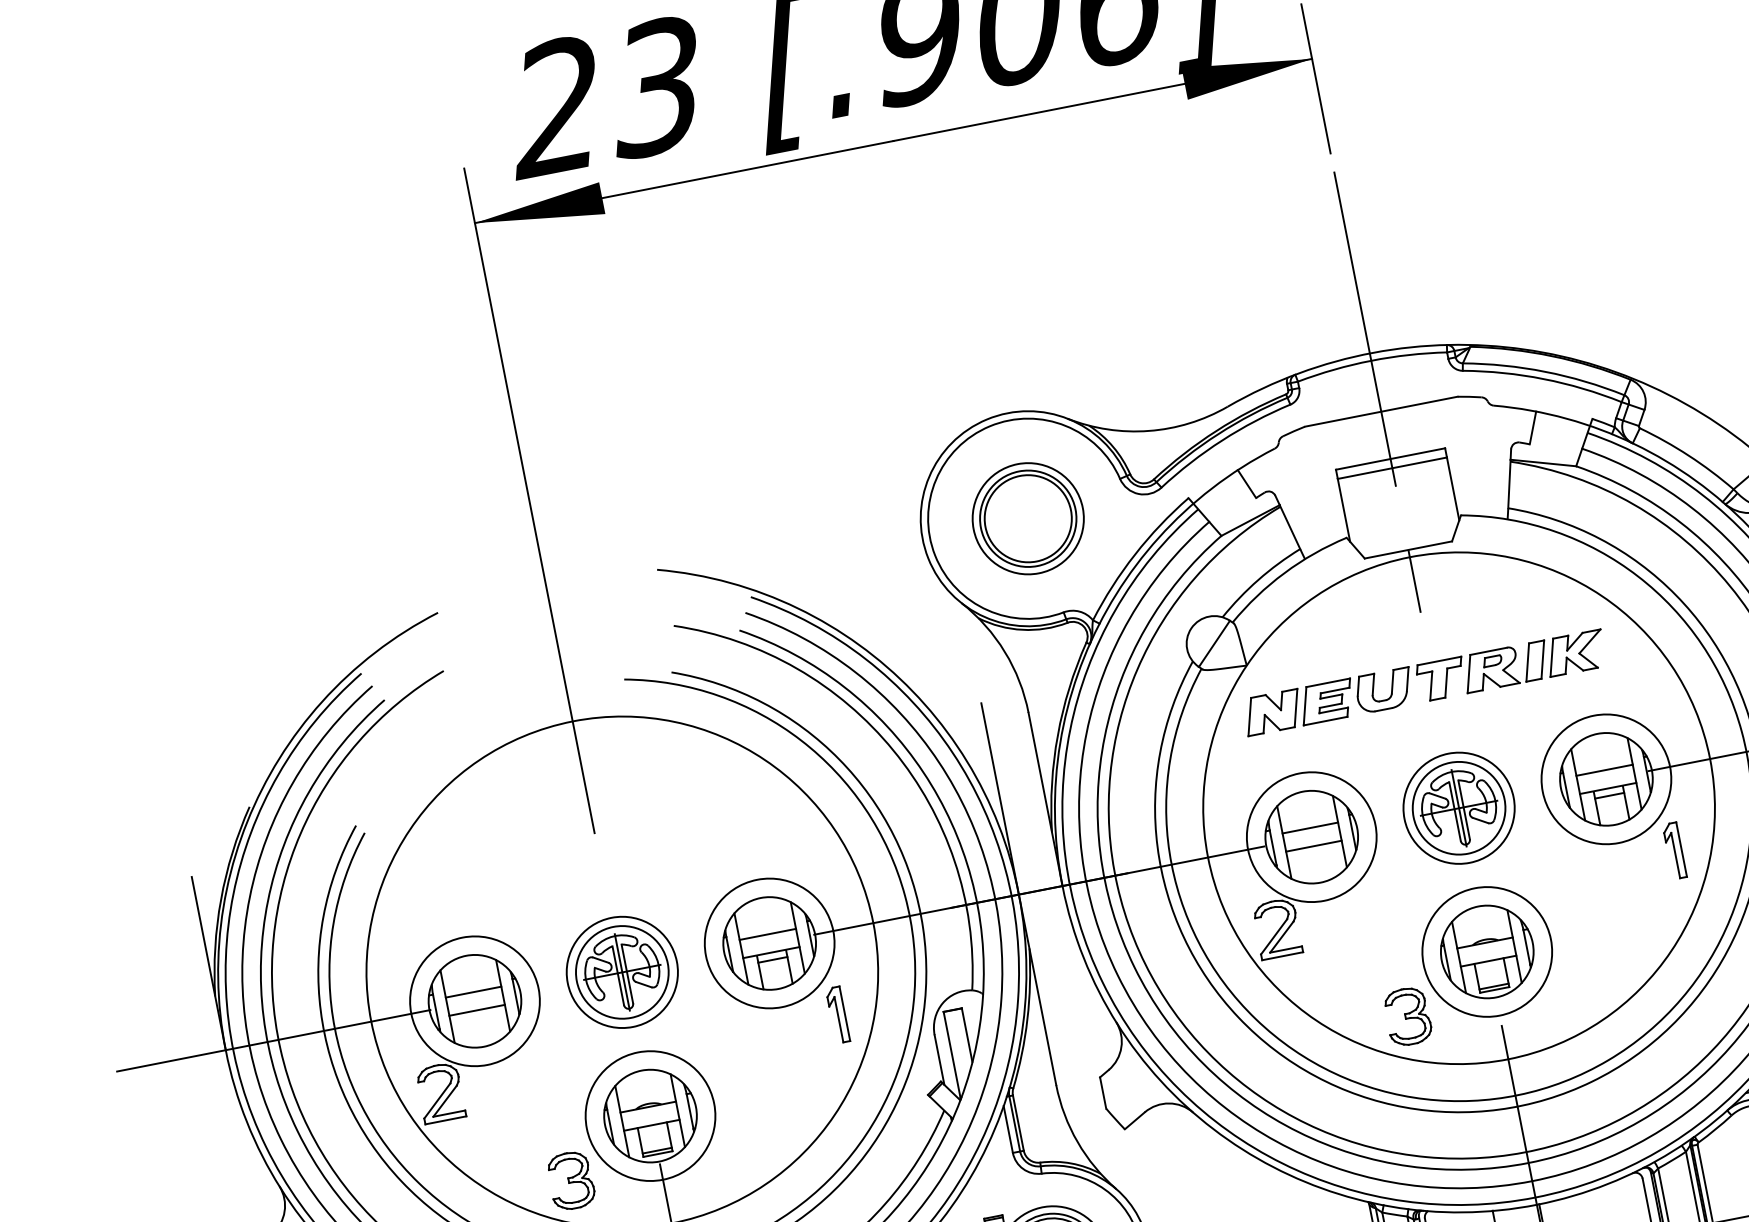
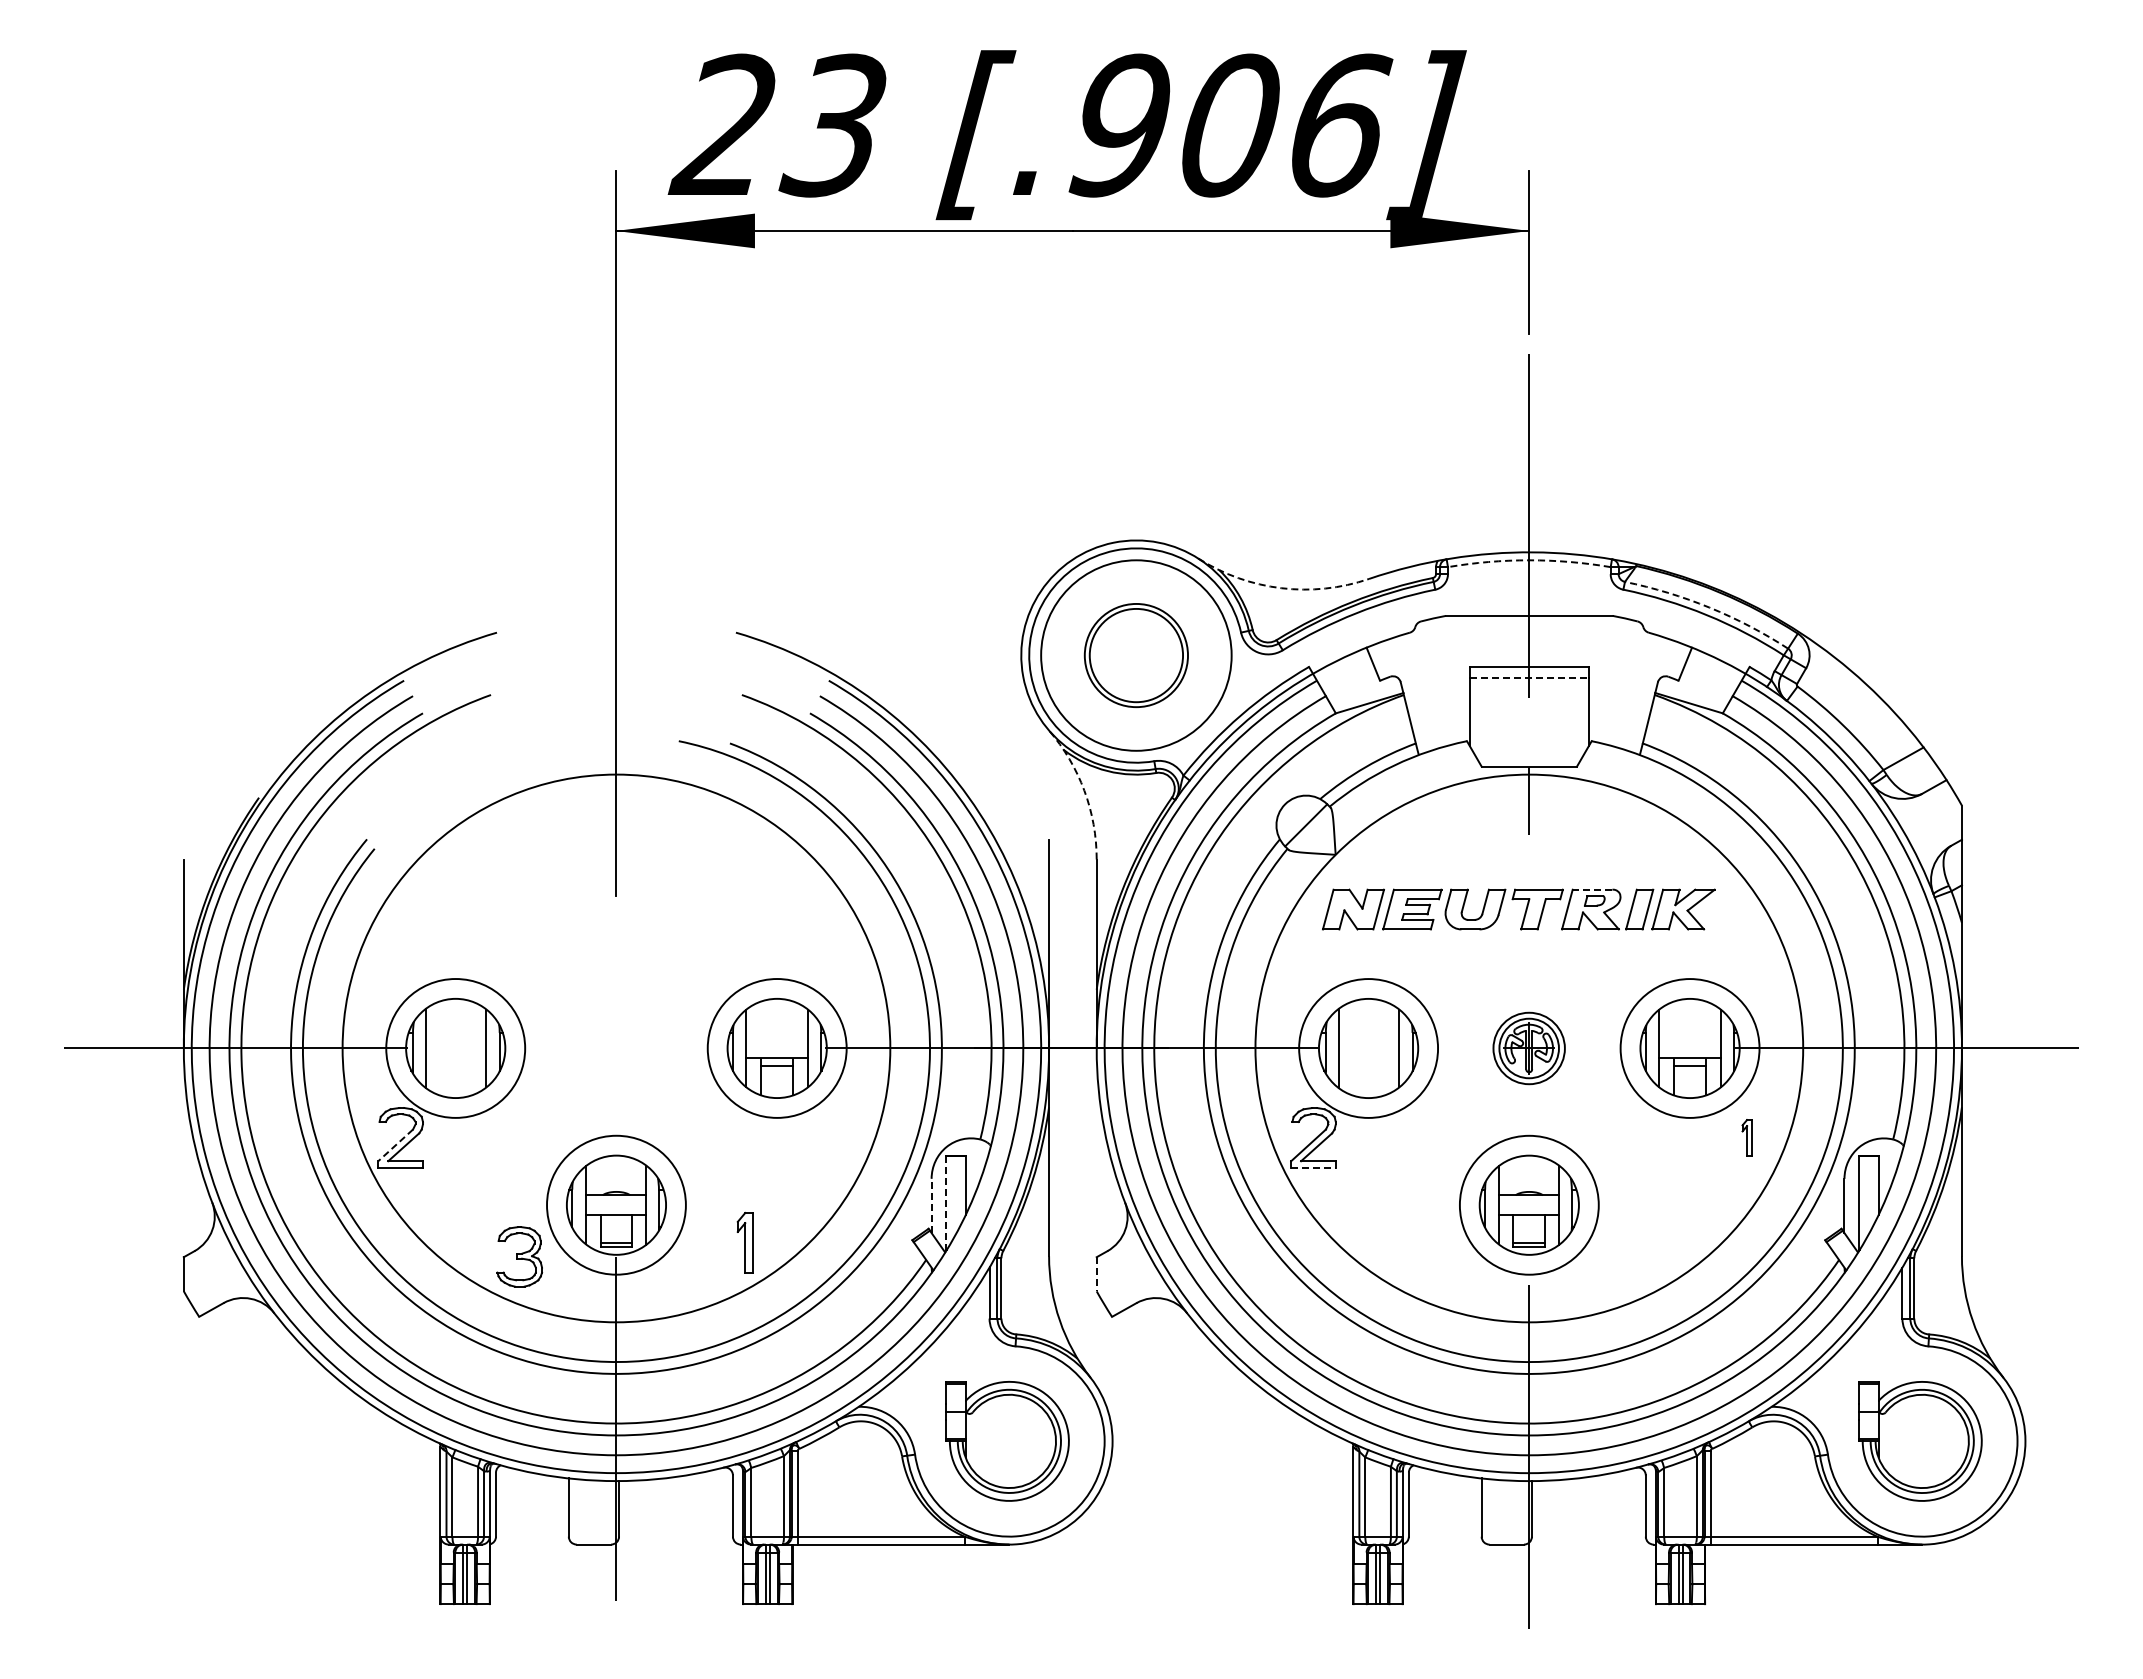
arc: (1371, 360) -> (1529, 560), solid -> dashed
arc: (1544, 371) -> (1709, 607), solid -> dashed
arc: (1149, 431) -> (1281, 588), solid -> dashed
line: (1392, 468) -> (1529, 677), solid -> dashed
circle: (1027, 518) -> (1135, 655), size x1.6
arc: (1004, 651) -> (1084, 790), solid -> dashed
line: (1488, 651) -> (1592, 889), solid -> dashed
line: (1604, 770) -> (1689, 1038), removed
part: (1458, 808) -> (1528, 1048), size x0.6
line: (1309, 828) -> (1368, 1038), removed
line: (1313, 846) -> (1368, 1058), removed
part: (1674, 850) -> (1746, 1137), size x0.6
line: (767, 934) -> (776, 1038), removed
line: (1283, 955) -> (1314, 1167), solid -> dashed
part: (622, 972) -> (616, 1048), removed
line: (472, 992) -> (455, 1038), removed
line: (476, 1010) -> (455, 1058), removed
part: (837, 1014) -> (744, 1242), moved
part: (1407, 1016) -> (1432, 1256), removed
line: (951, 1055) -> (945, 1203), solid -> dashed
line: (939, 1059) -> (931, 1205), solid -> dashed
line: (1102, 1093) -> (1096, 1274), solid -> dashed
line: (437, 1101) -> (395, 1145), solid -> dashed

